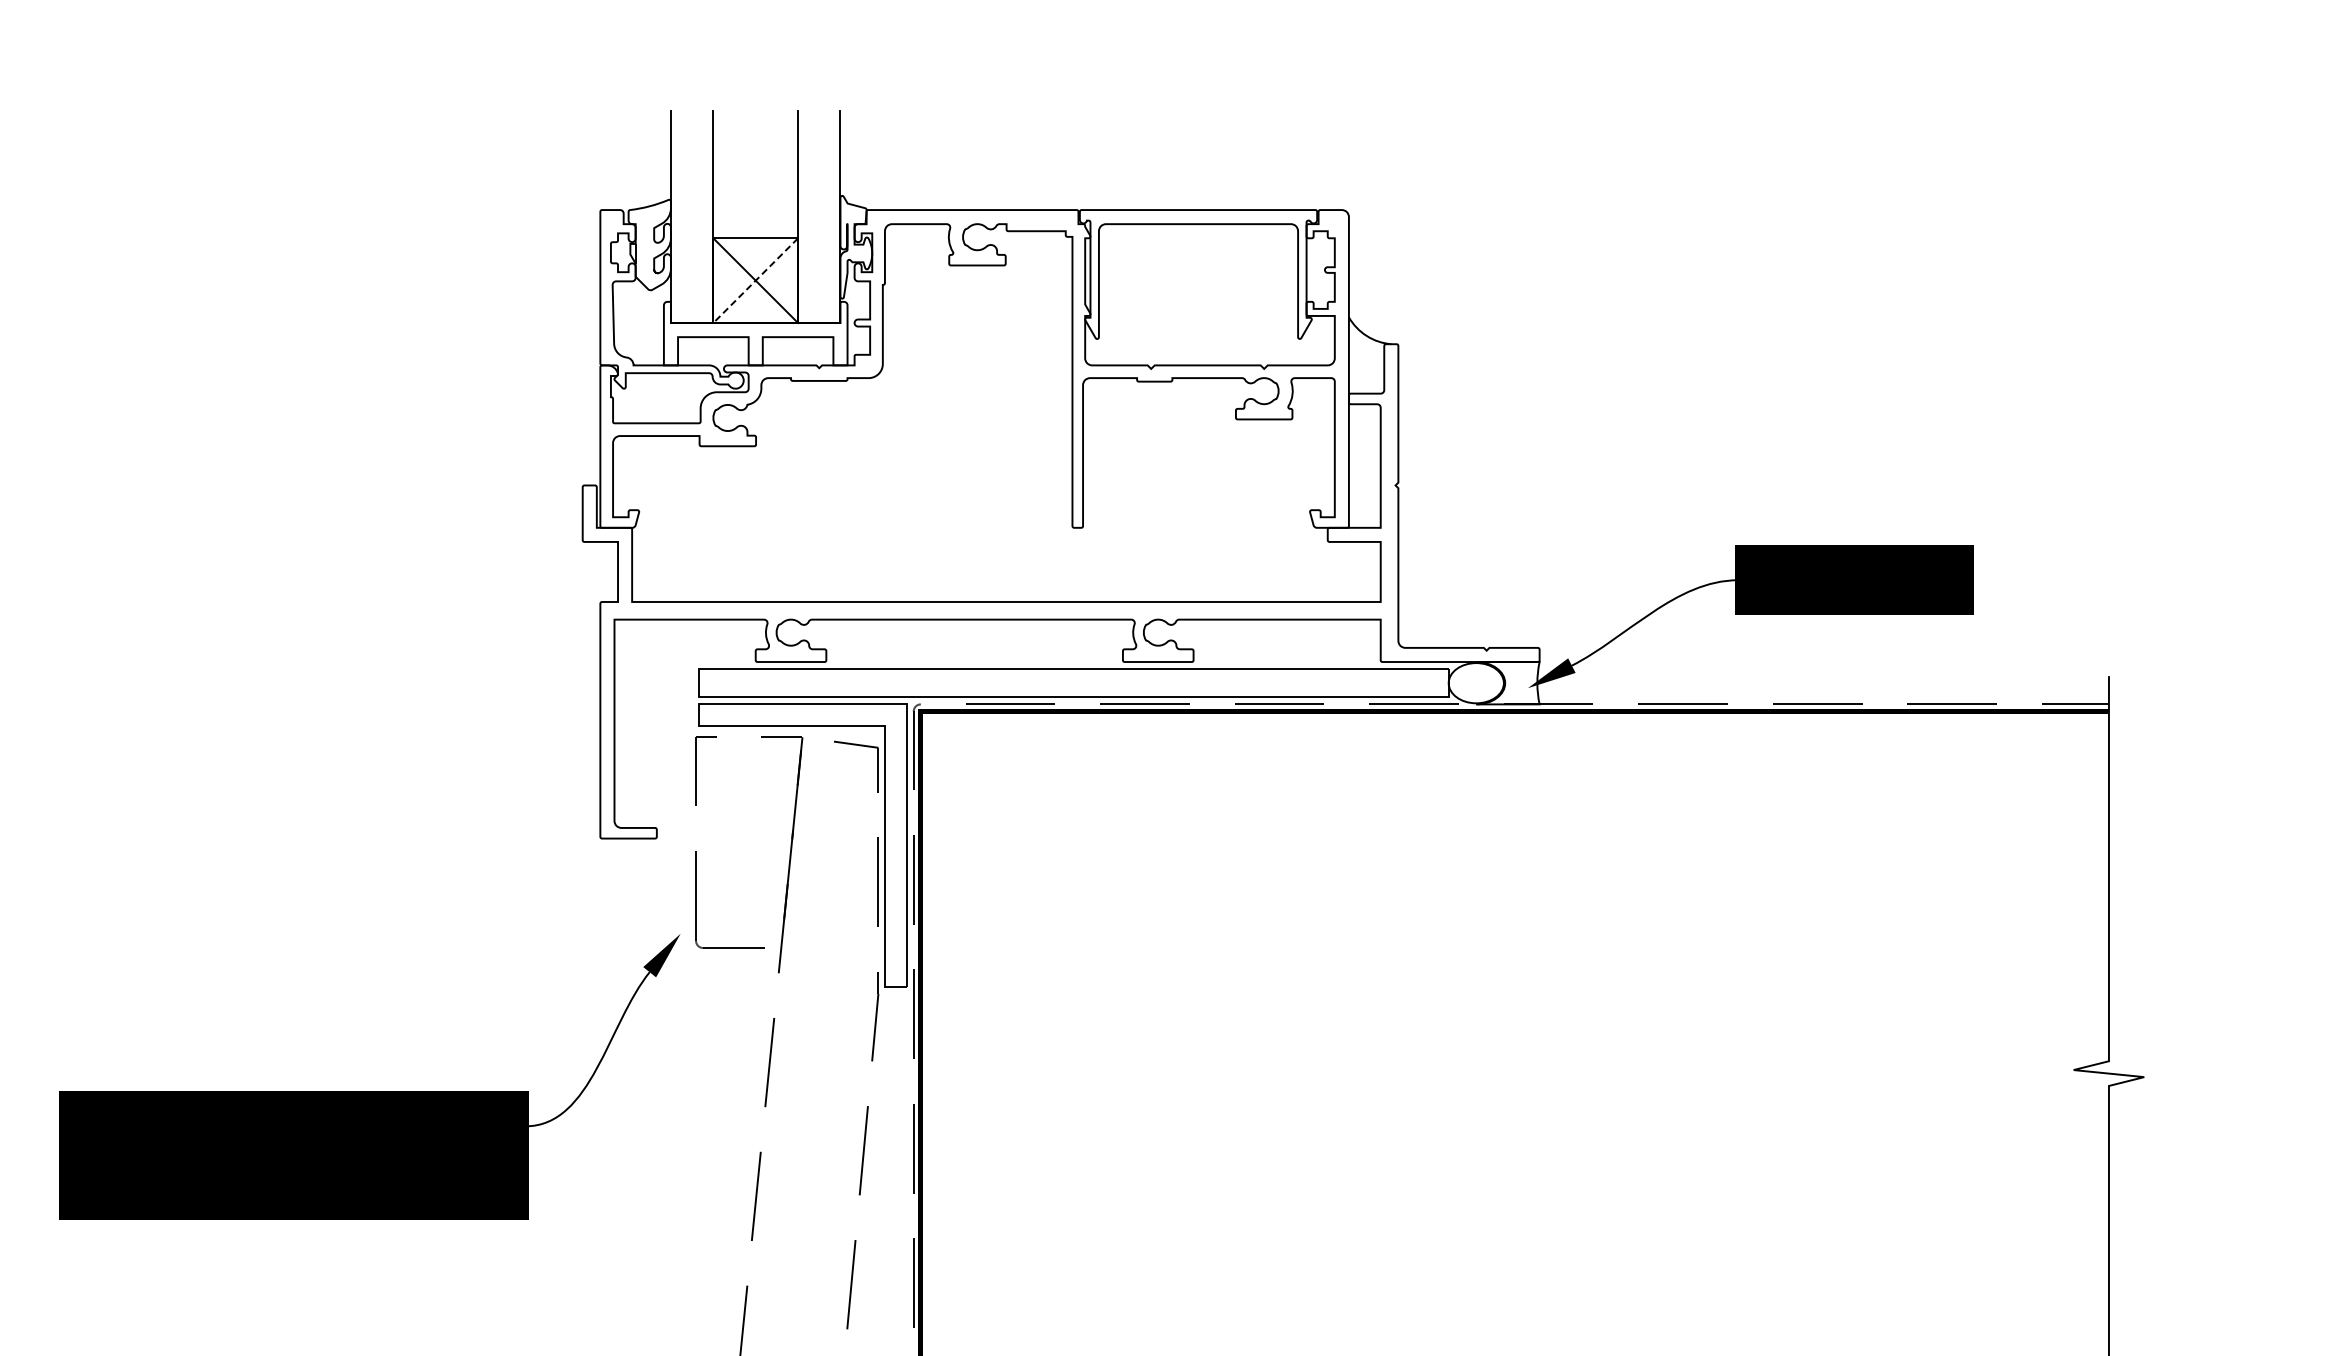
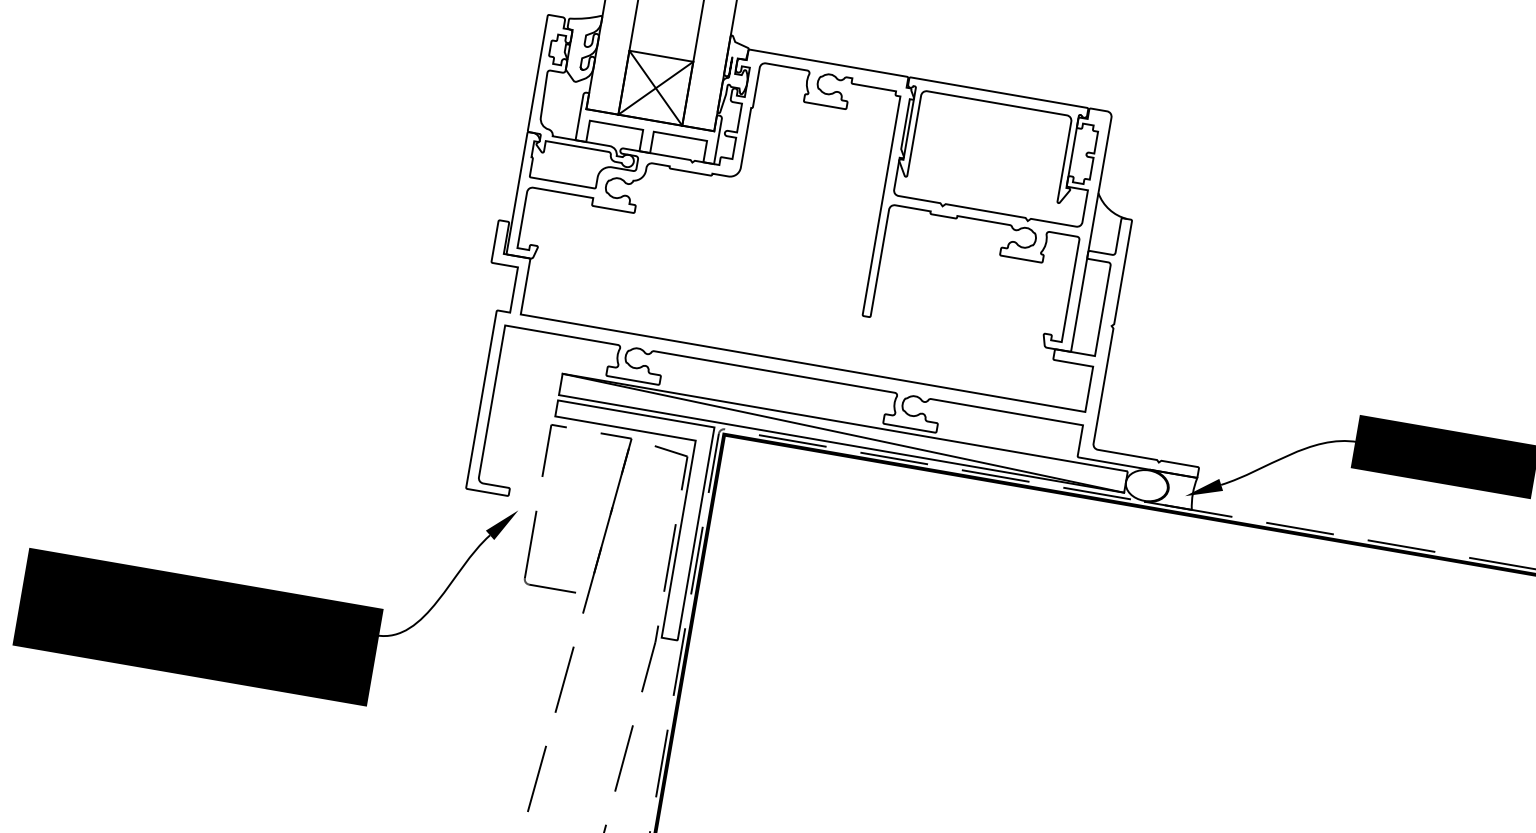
line: (755, 280) -> (655, 88), dashed -> solid
line: (1073, 683) -> (843, 433), added
part: (369, 1091) -> (263, 588), moved

